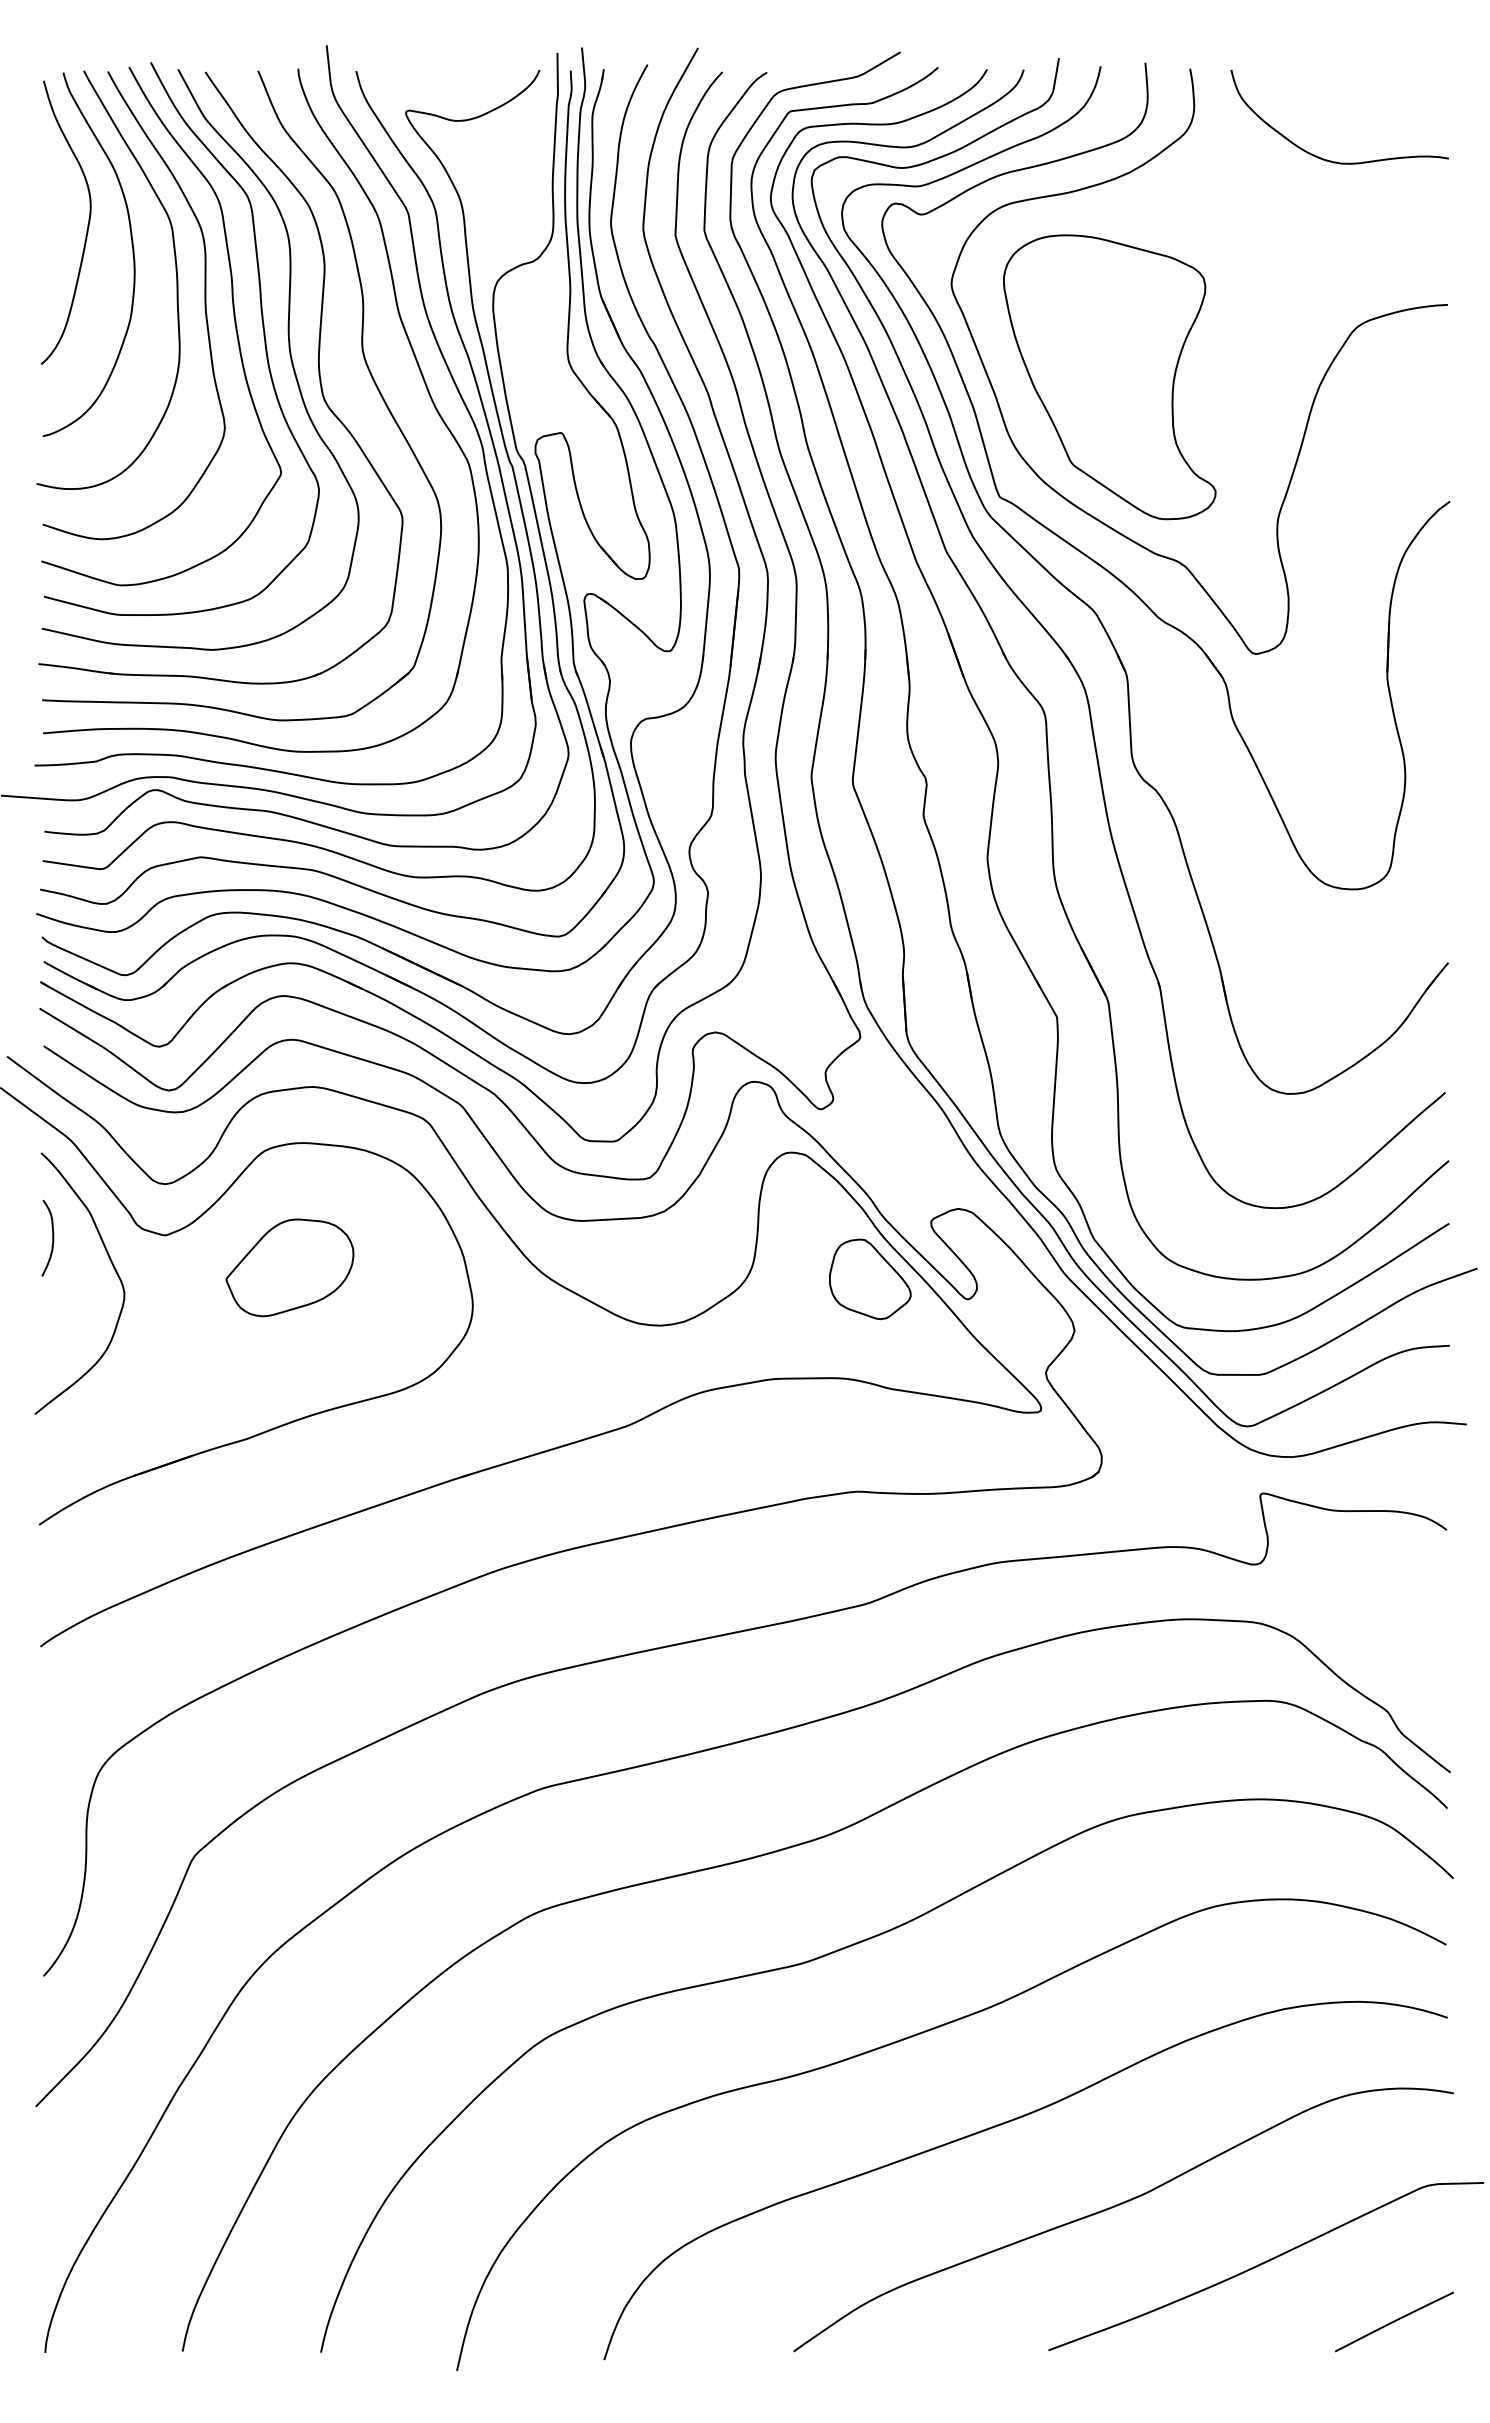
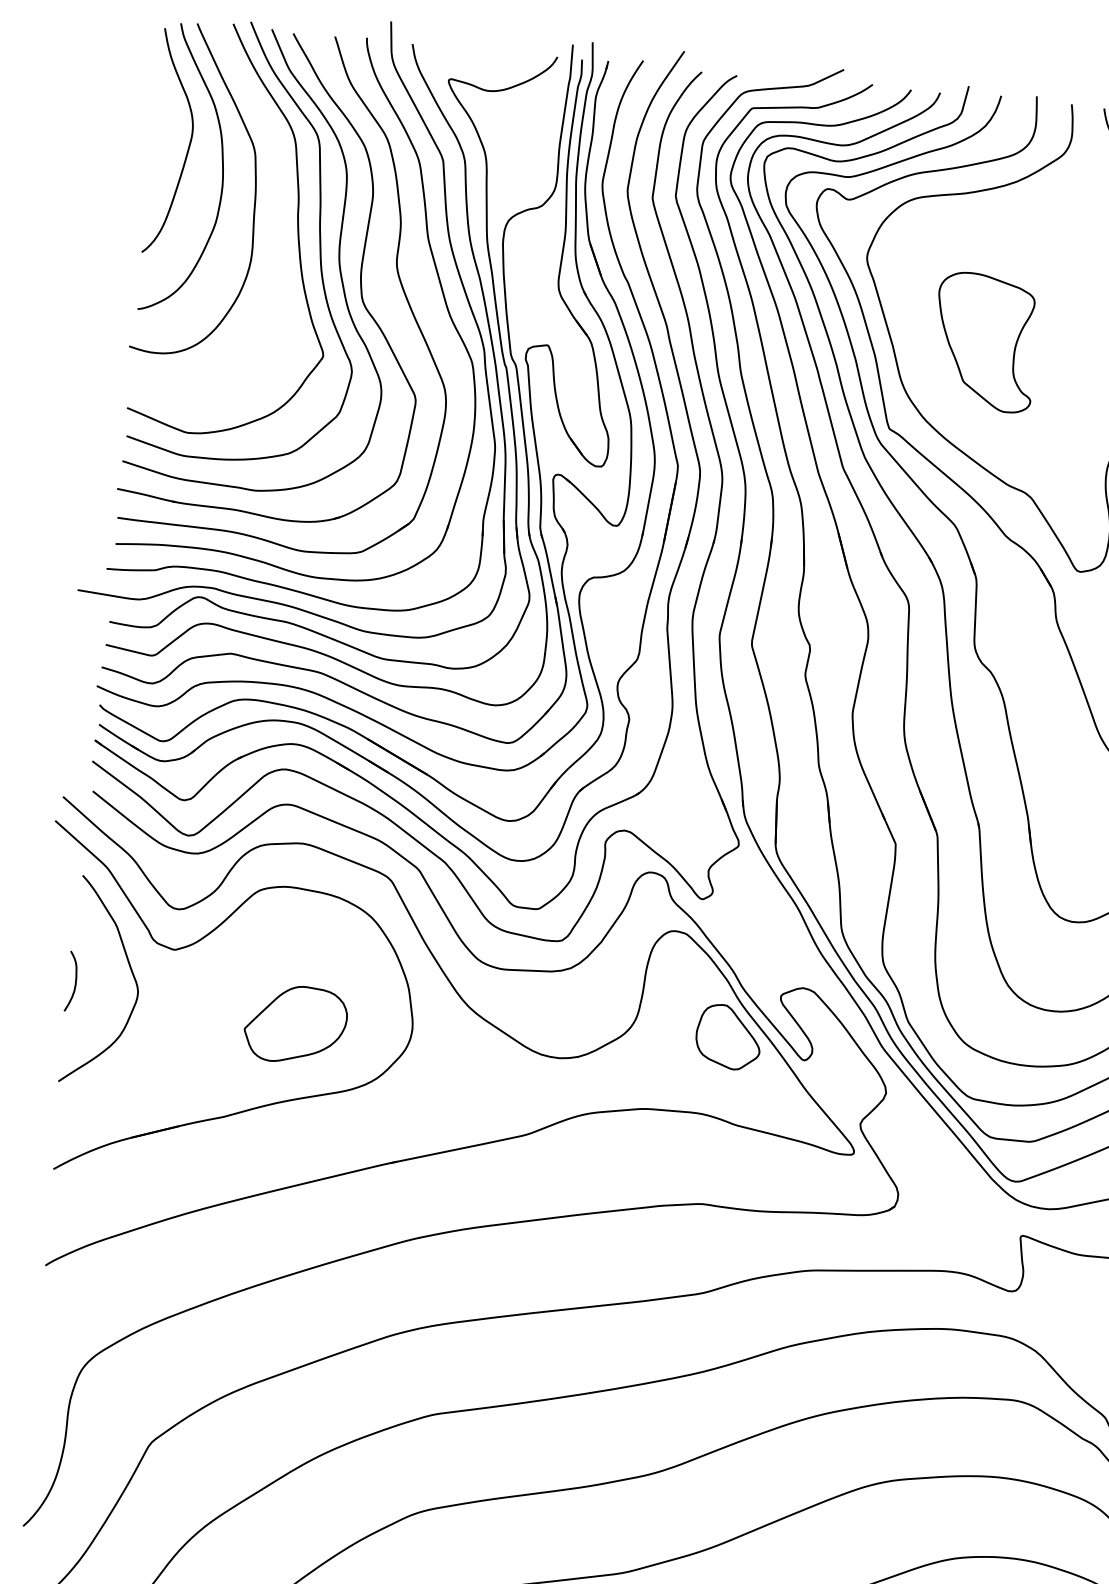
curve: (204, 305) -> (275, 217), removed
part: (1109, 377) -> (984, 342), size x0.6
curve: (52, 1238) -> (75, 982), moved
part: (289, 1267) -> (295, 1024), moved

